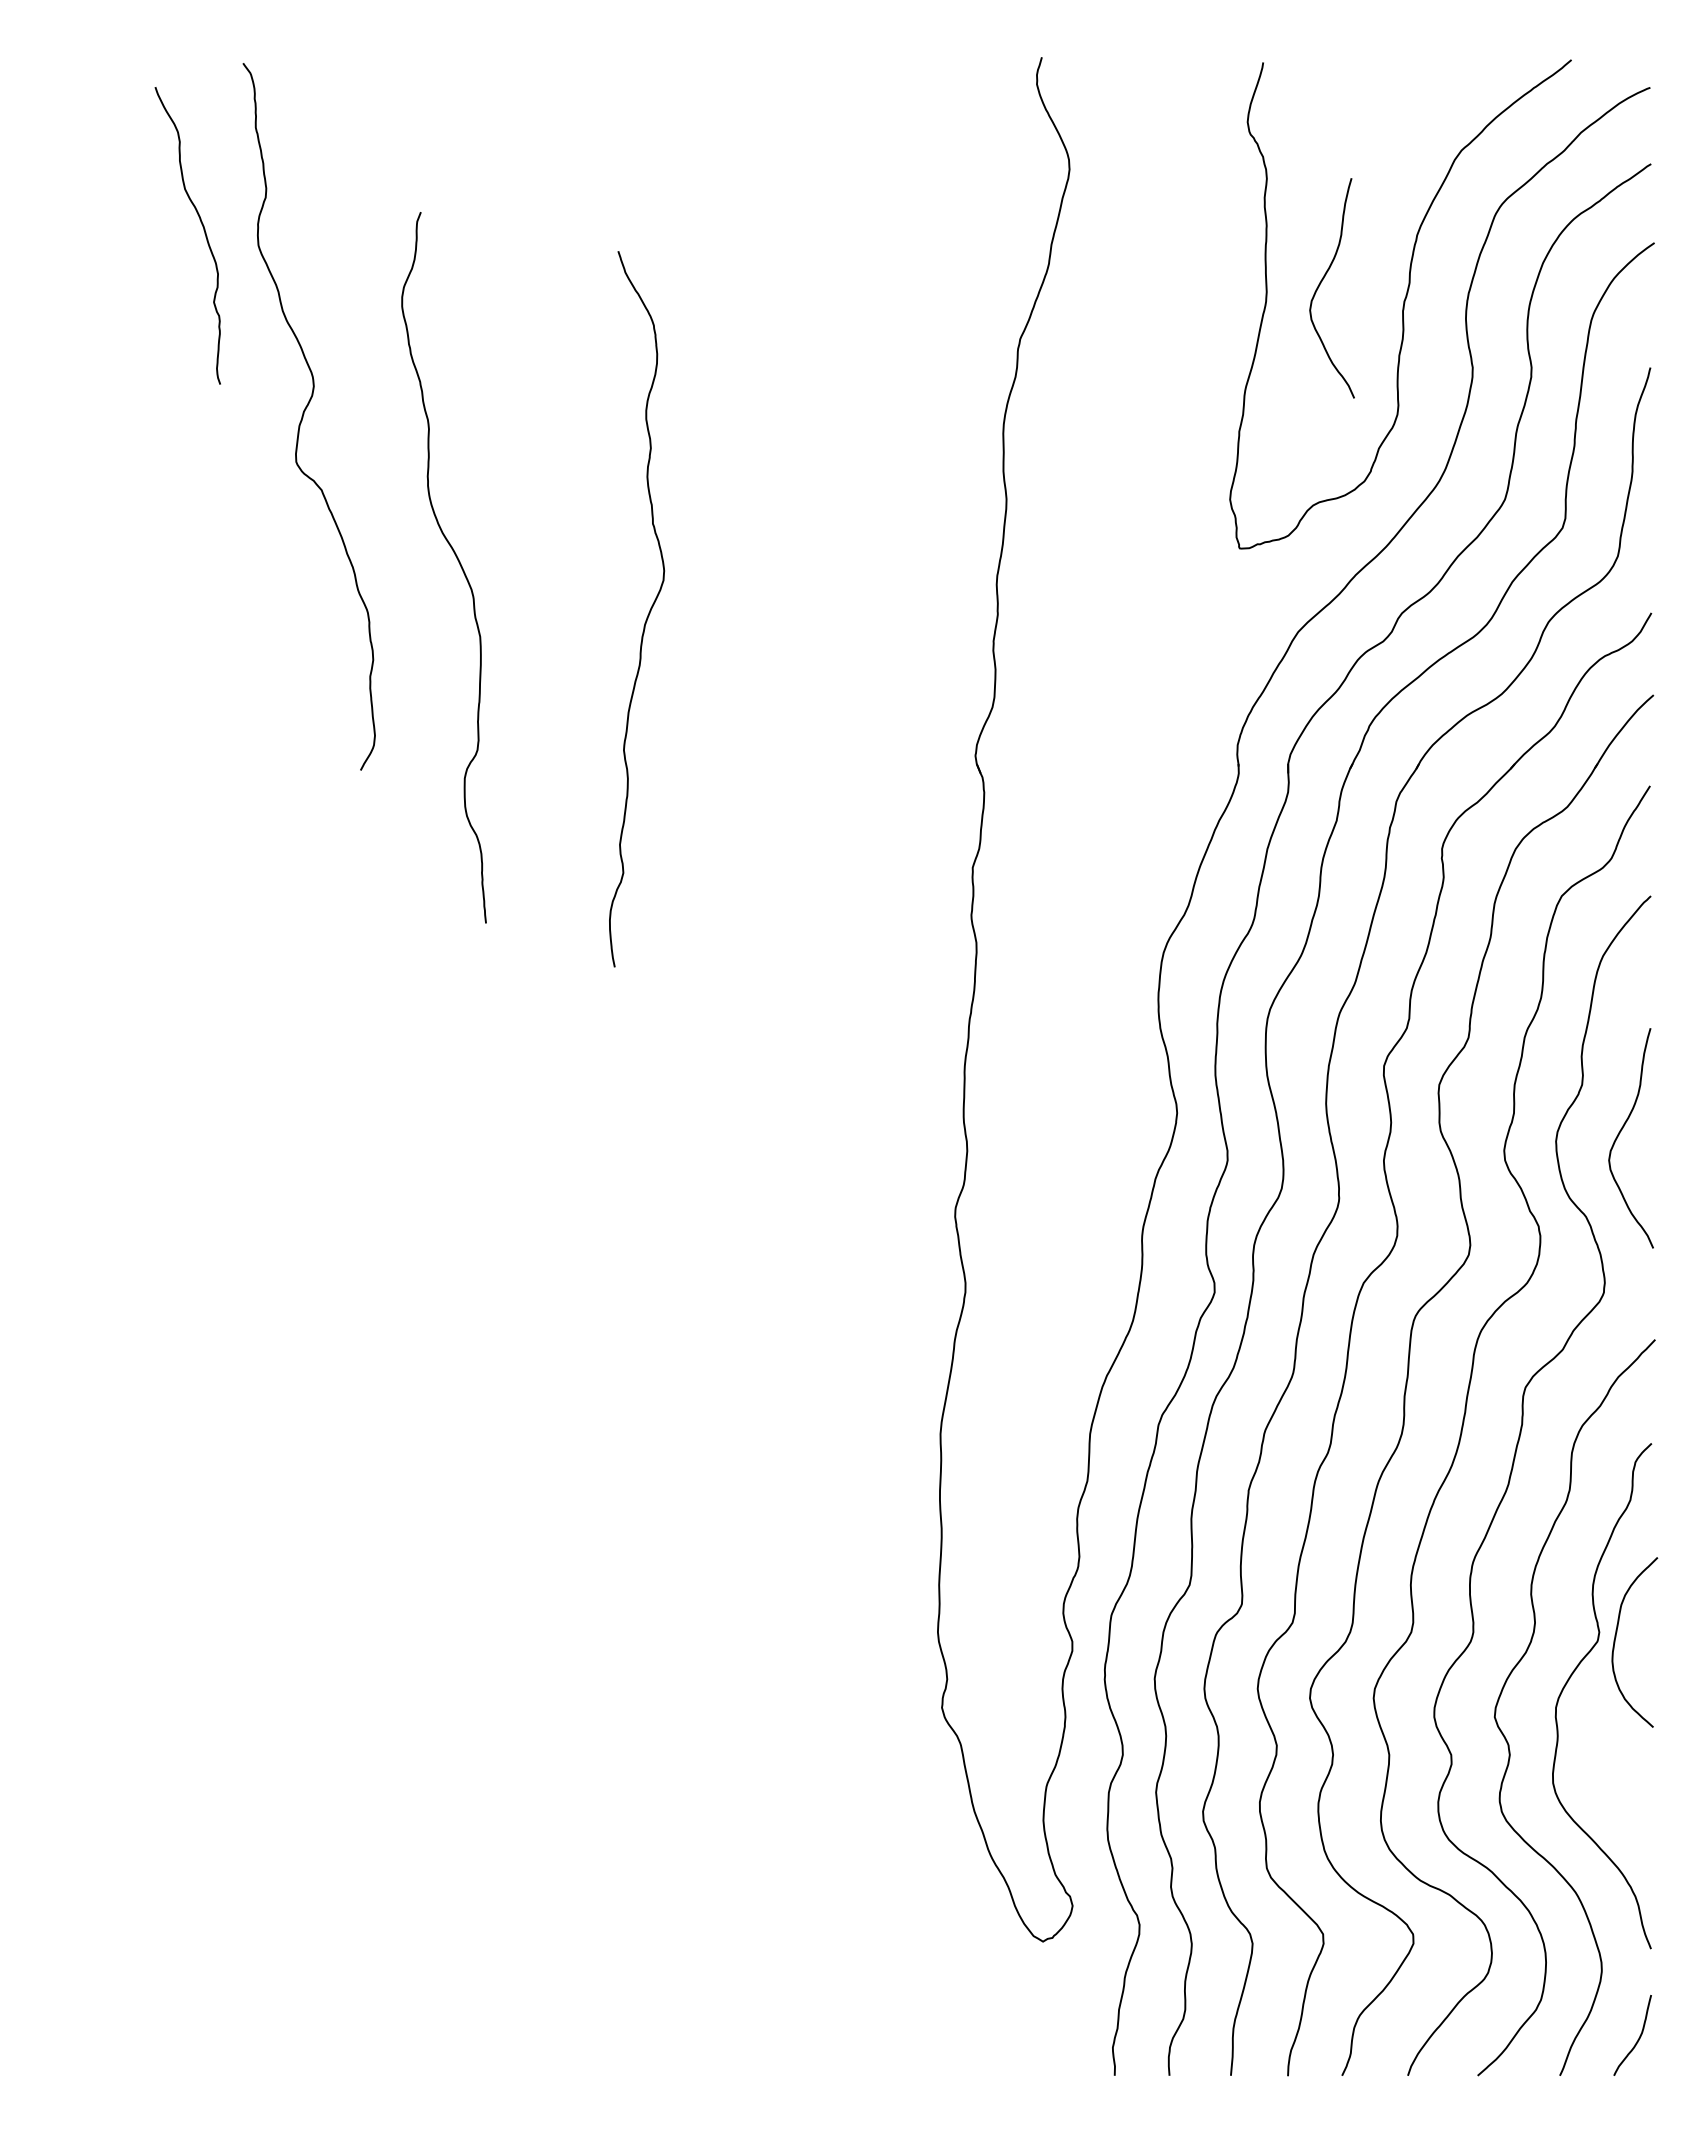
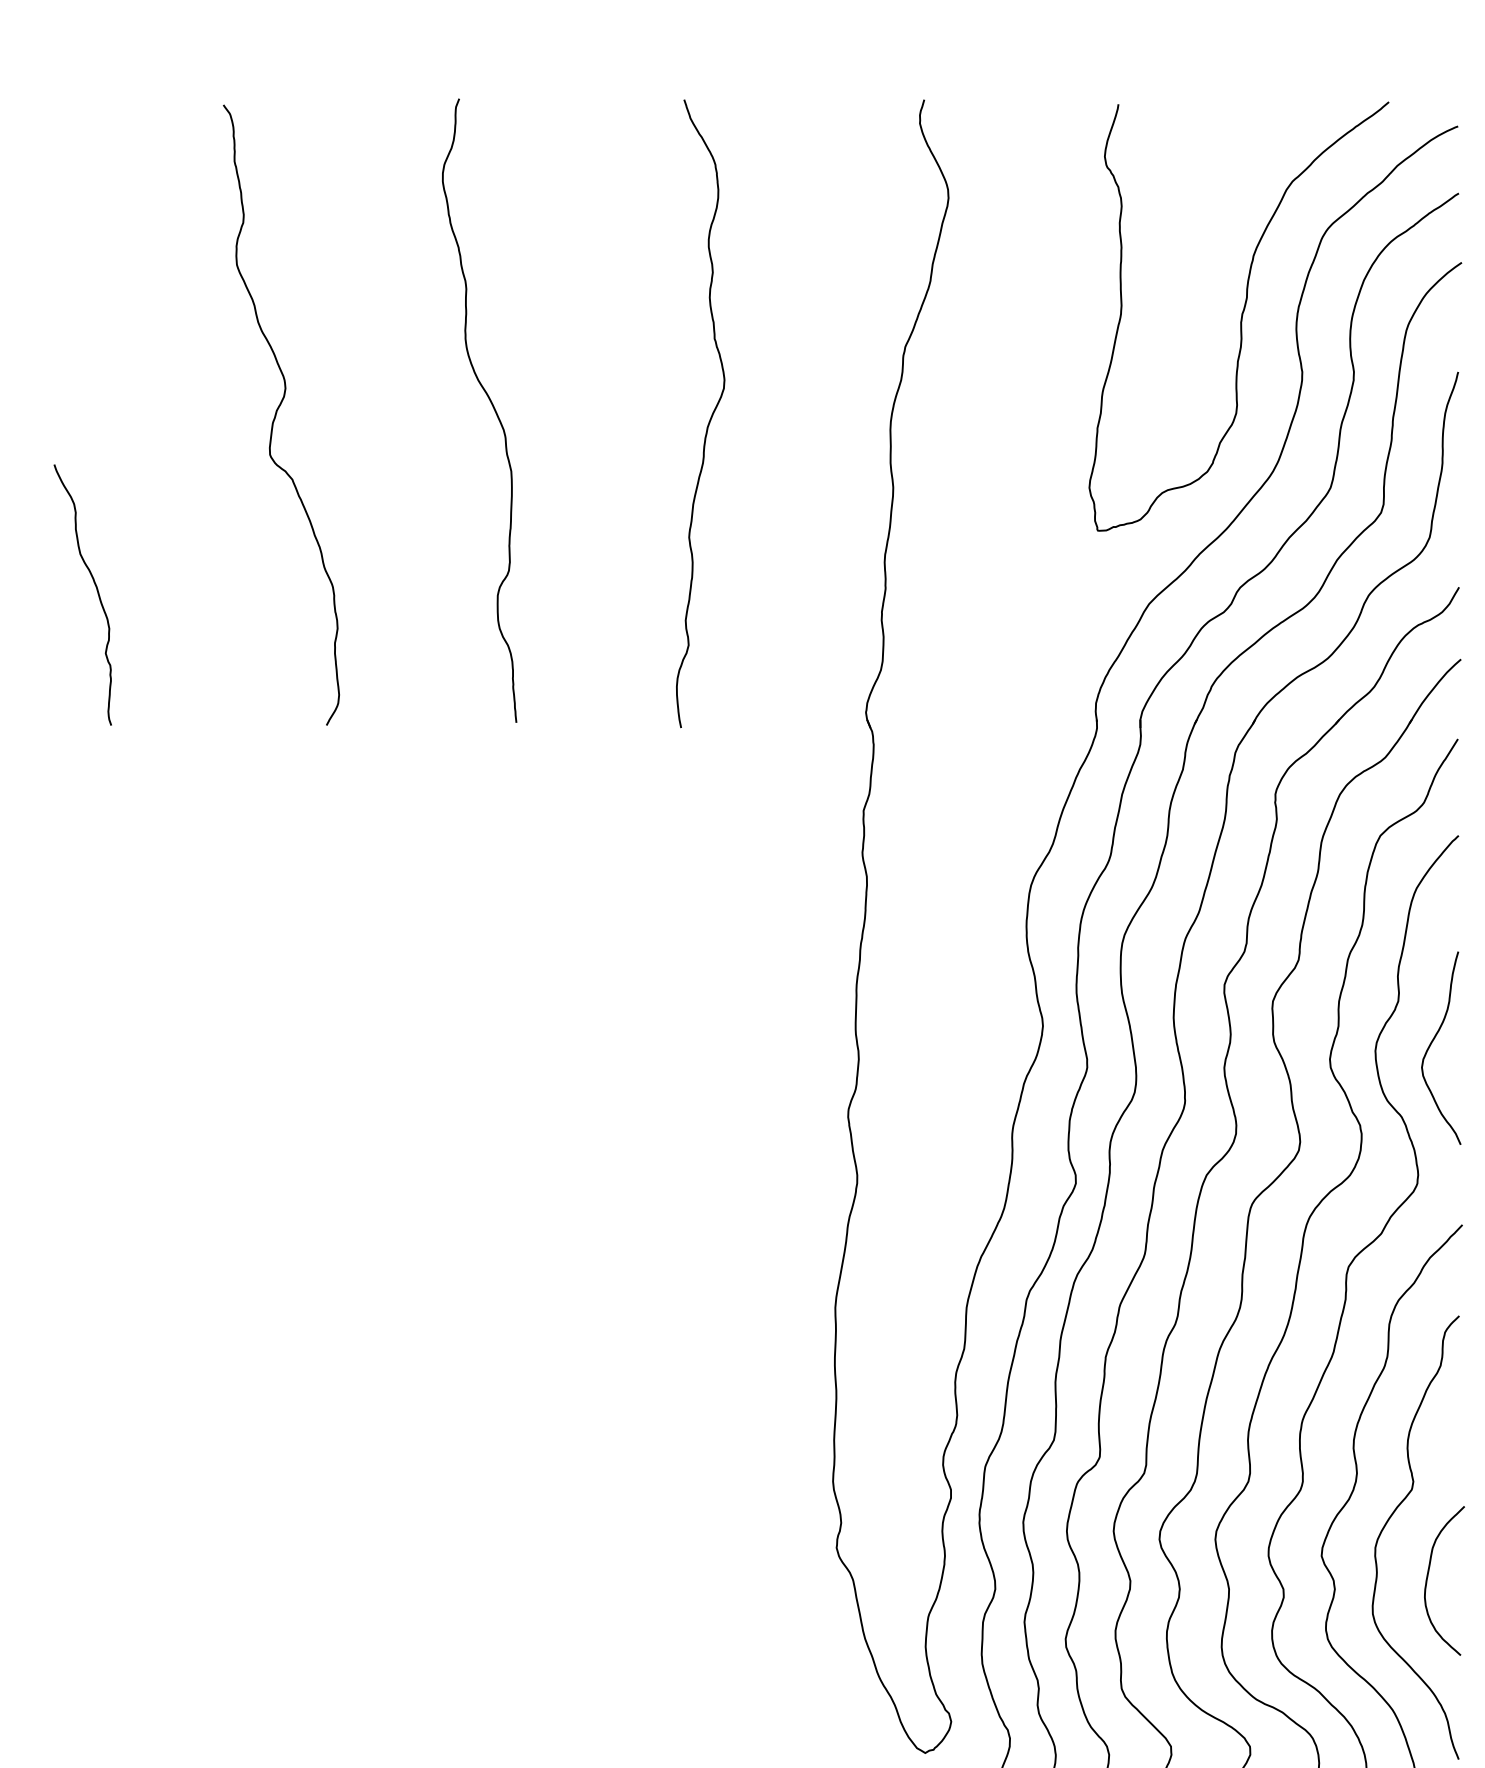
curve: (203, 230) -> (96, 590), moved
curve: (1321, 283) -> (1169, 298), removed
curve: (457, 560) -> (491, 404), moved
curve: (648, 612) -> (710, 416), moved
curve: (1616, 1637) -> (1428, 1576), moved

